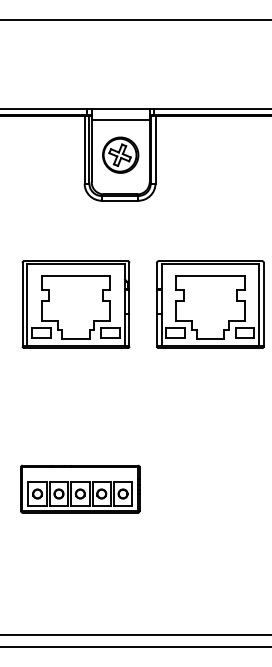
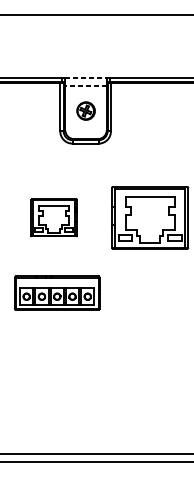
line: (121, 108) -> (86, 77), solid -> dashed
line: (120, 119) -> (85, 85), solid -> dashed
part: (120, 154) -> (85, 110), size x0.7
part: (75, 304) -> (53, 217), size x0.6
part: (80, 488) -> (57, 292), moved

